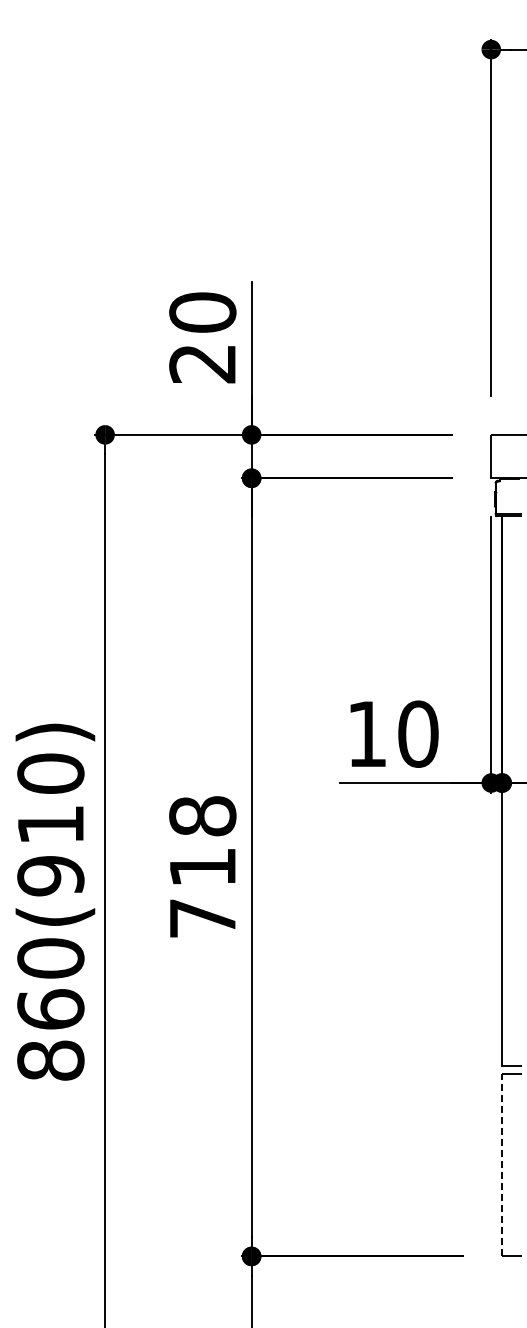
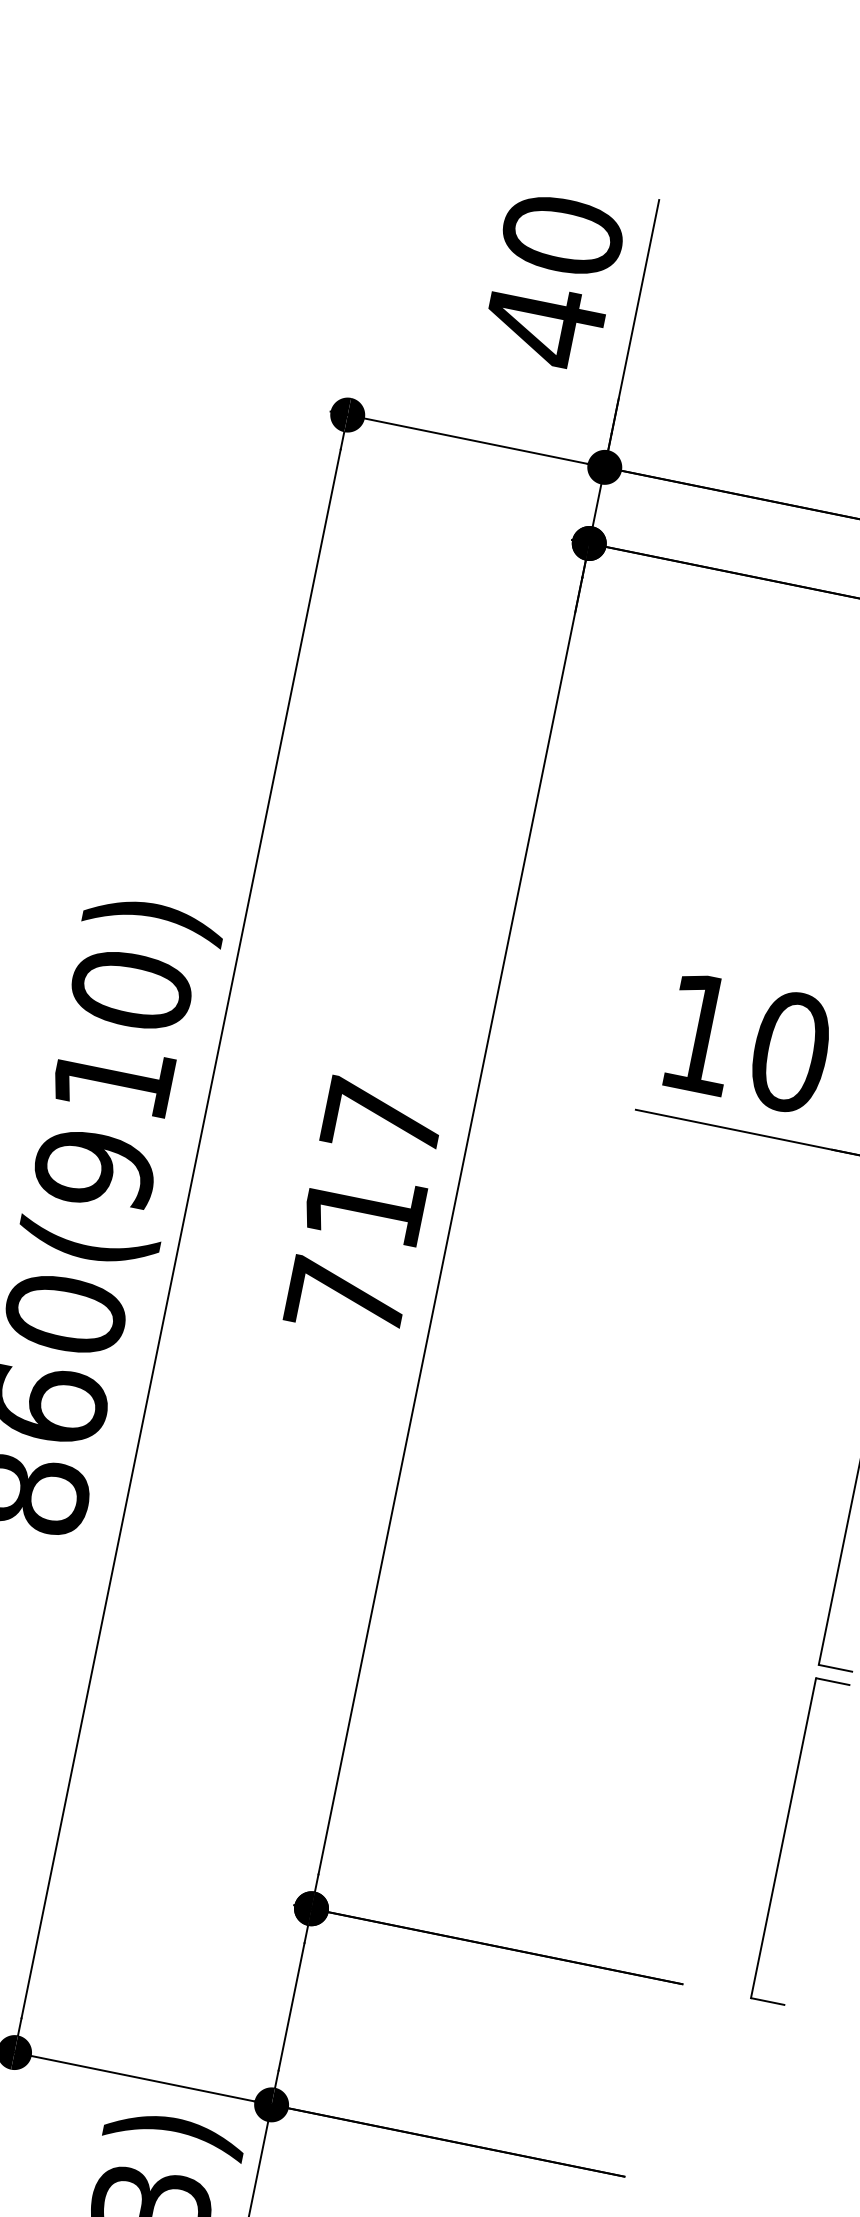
text: (202, 363) -> (544, 324), 20 -> 40
text: (202, 816) -> (382, 1119), 718 -> 717
line: (502, 1164) -> (784, 1837), dashed -> solid

